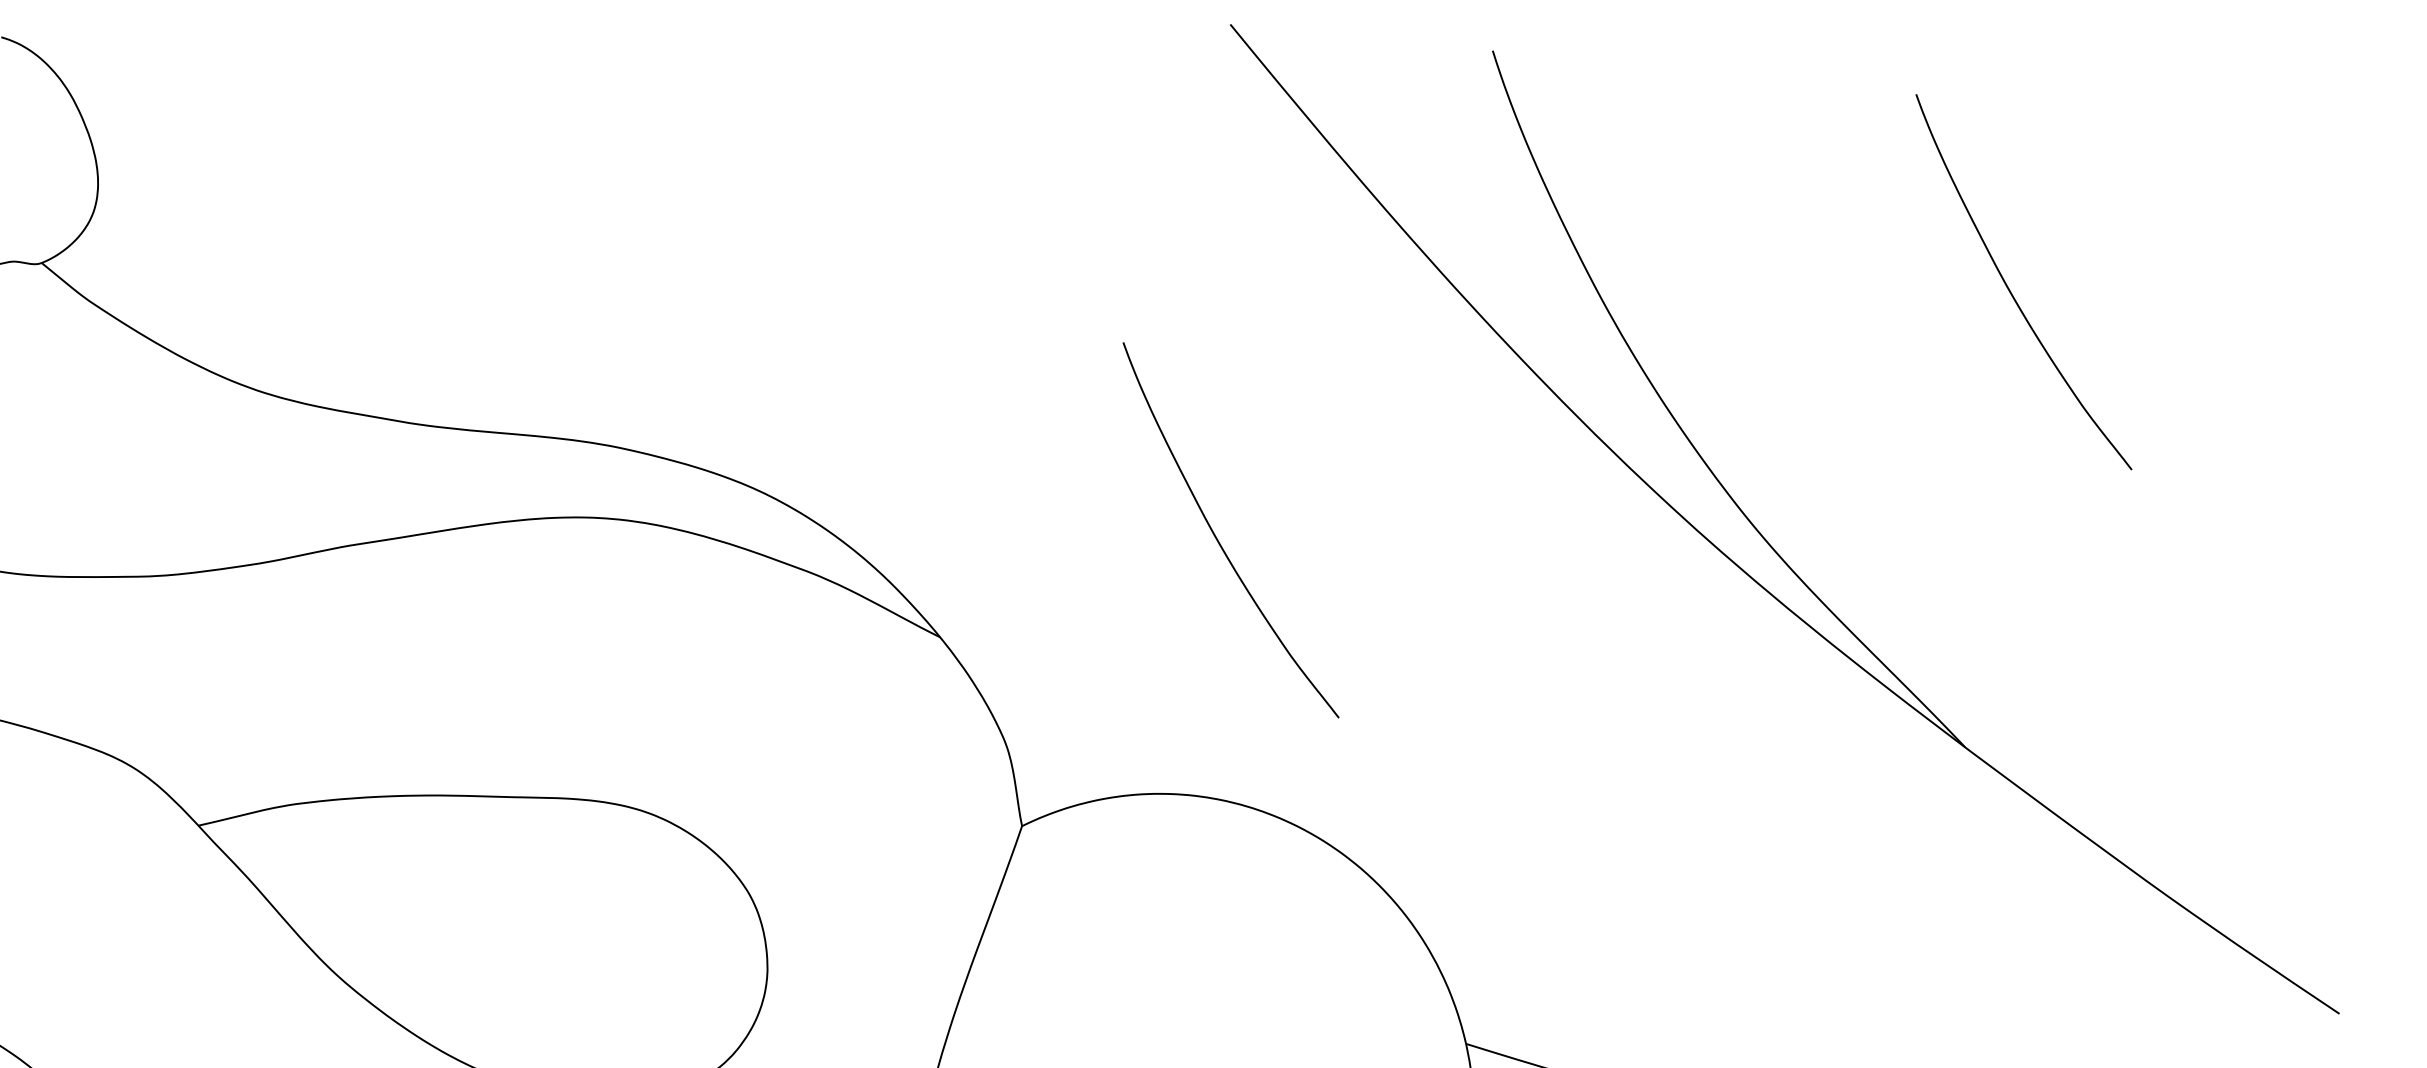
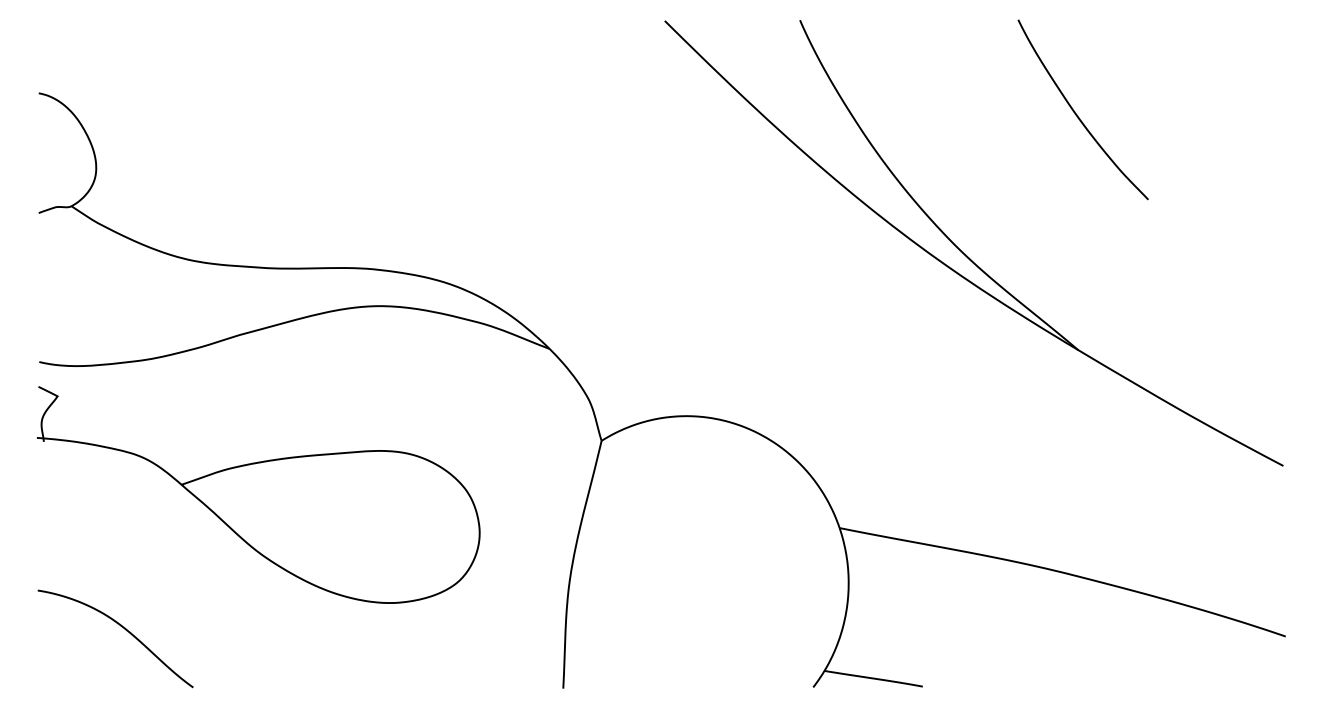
curve: (1218, 538) -> (686, 283), removed

